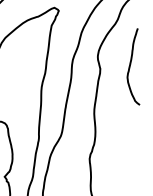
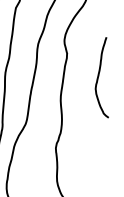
curve: (131, 64) -> (99, 75), moved

